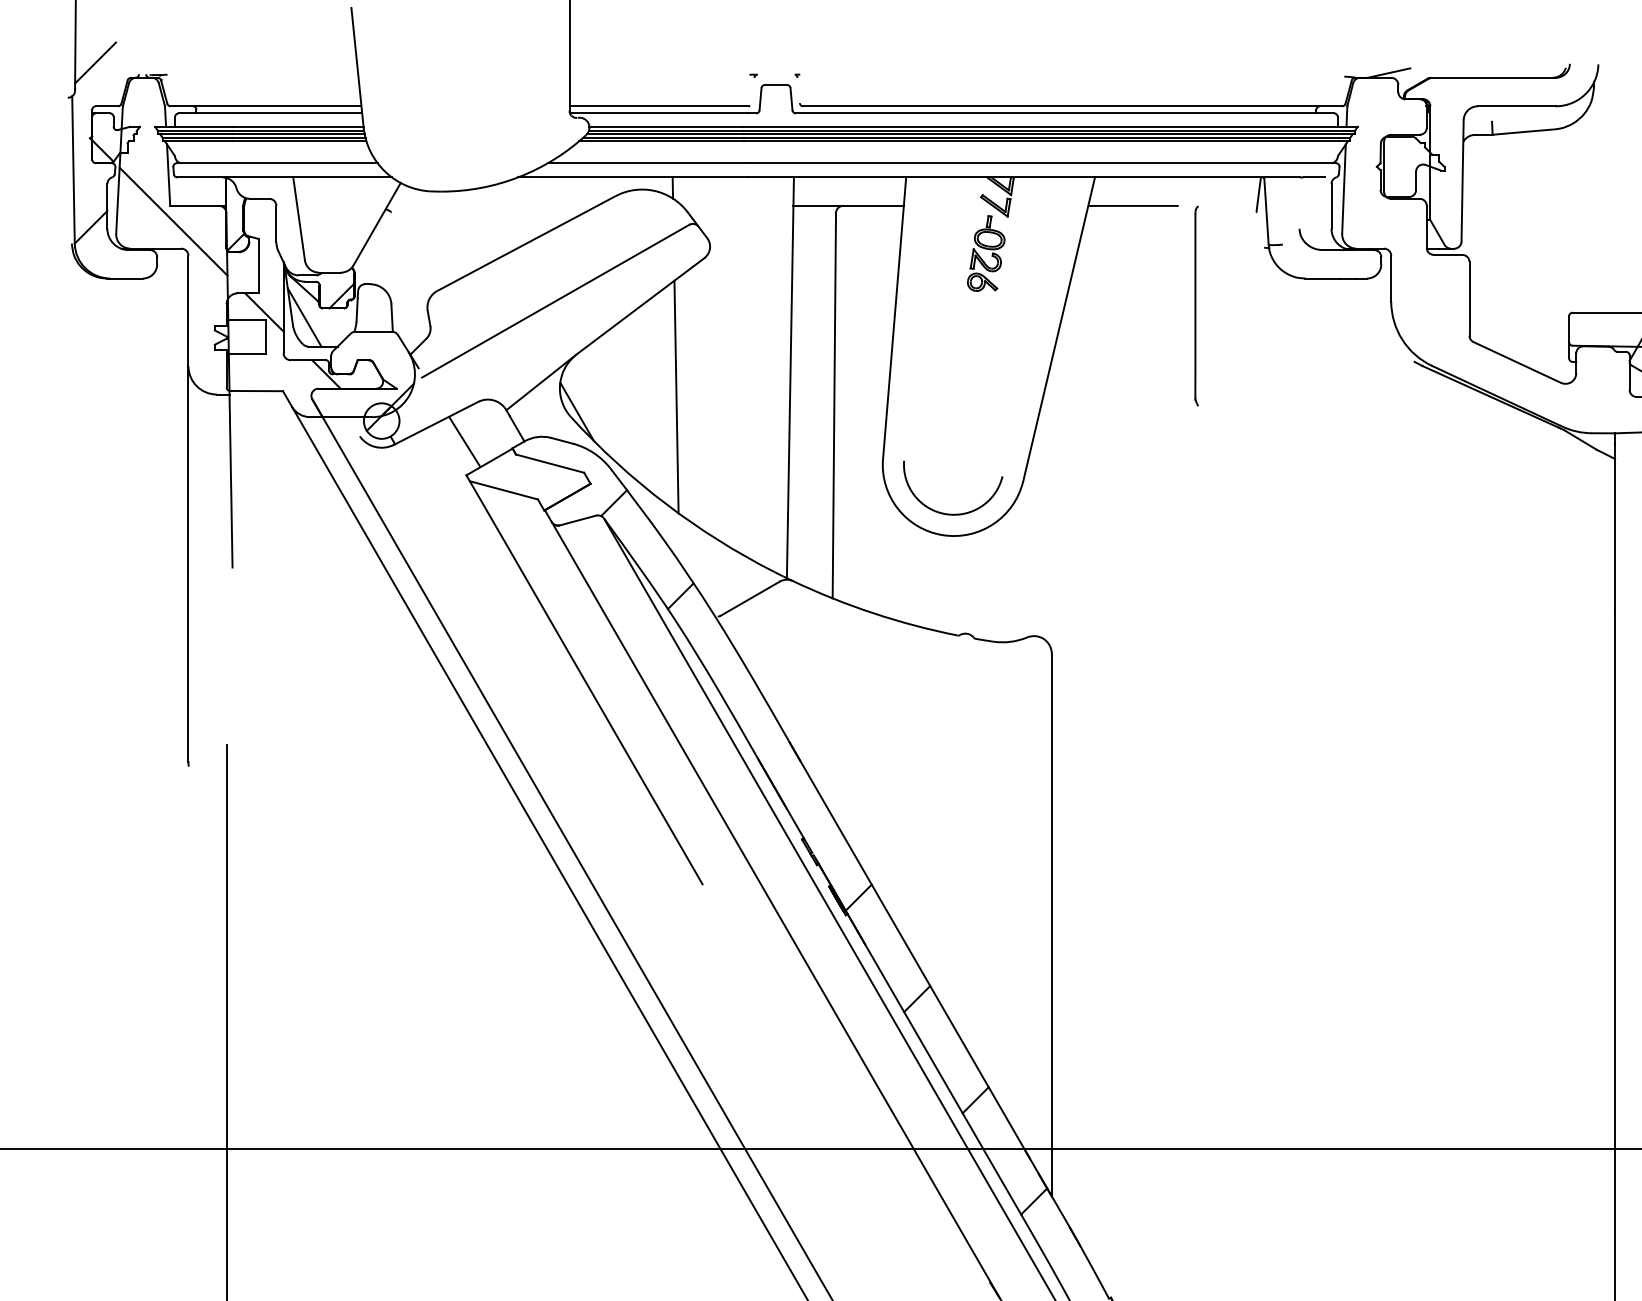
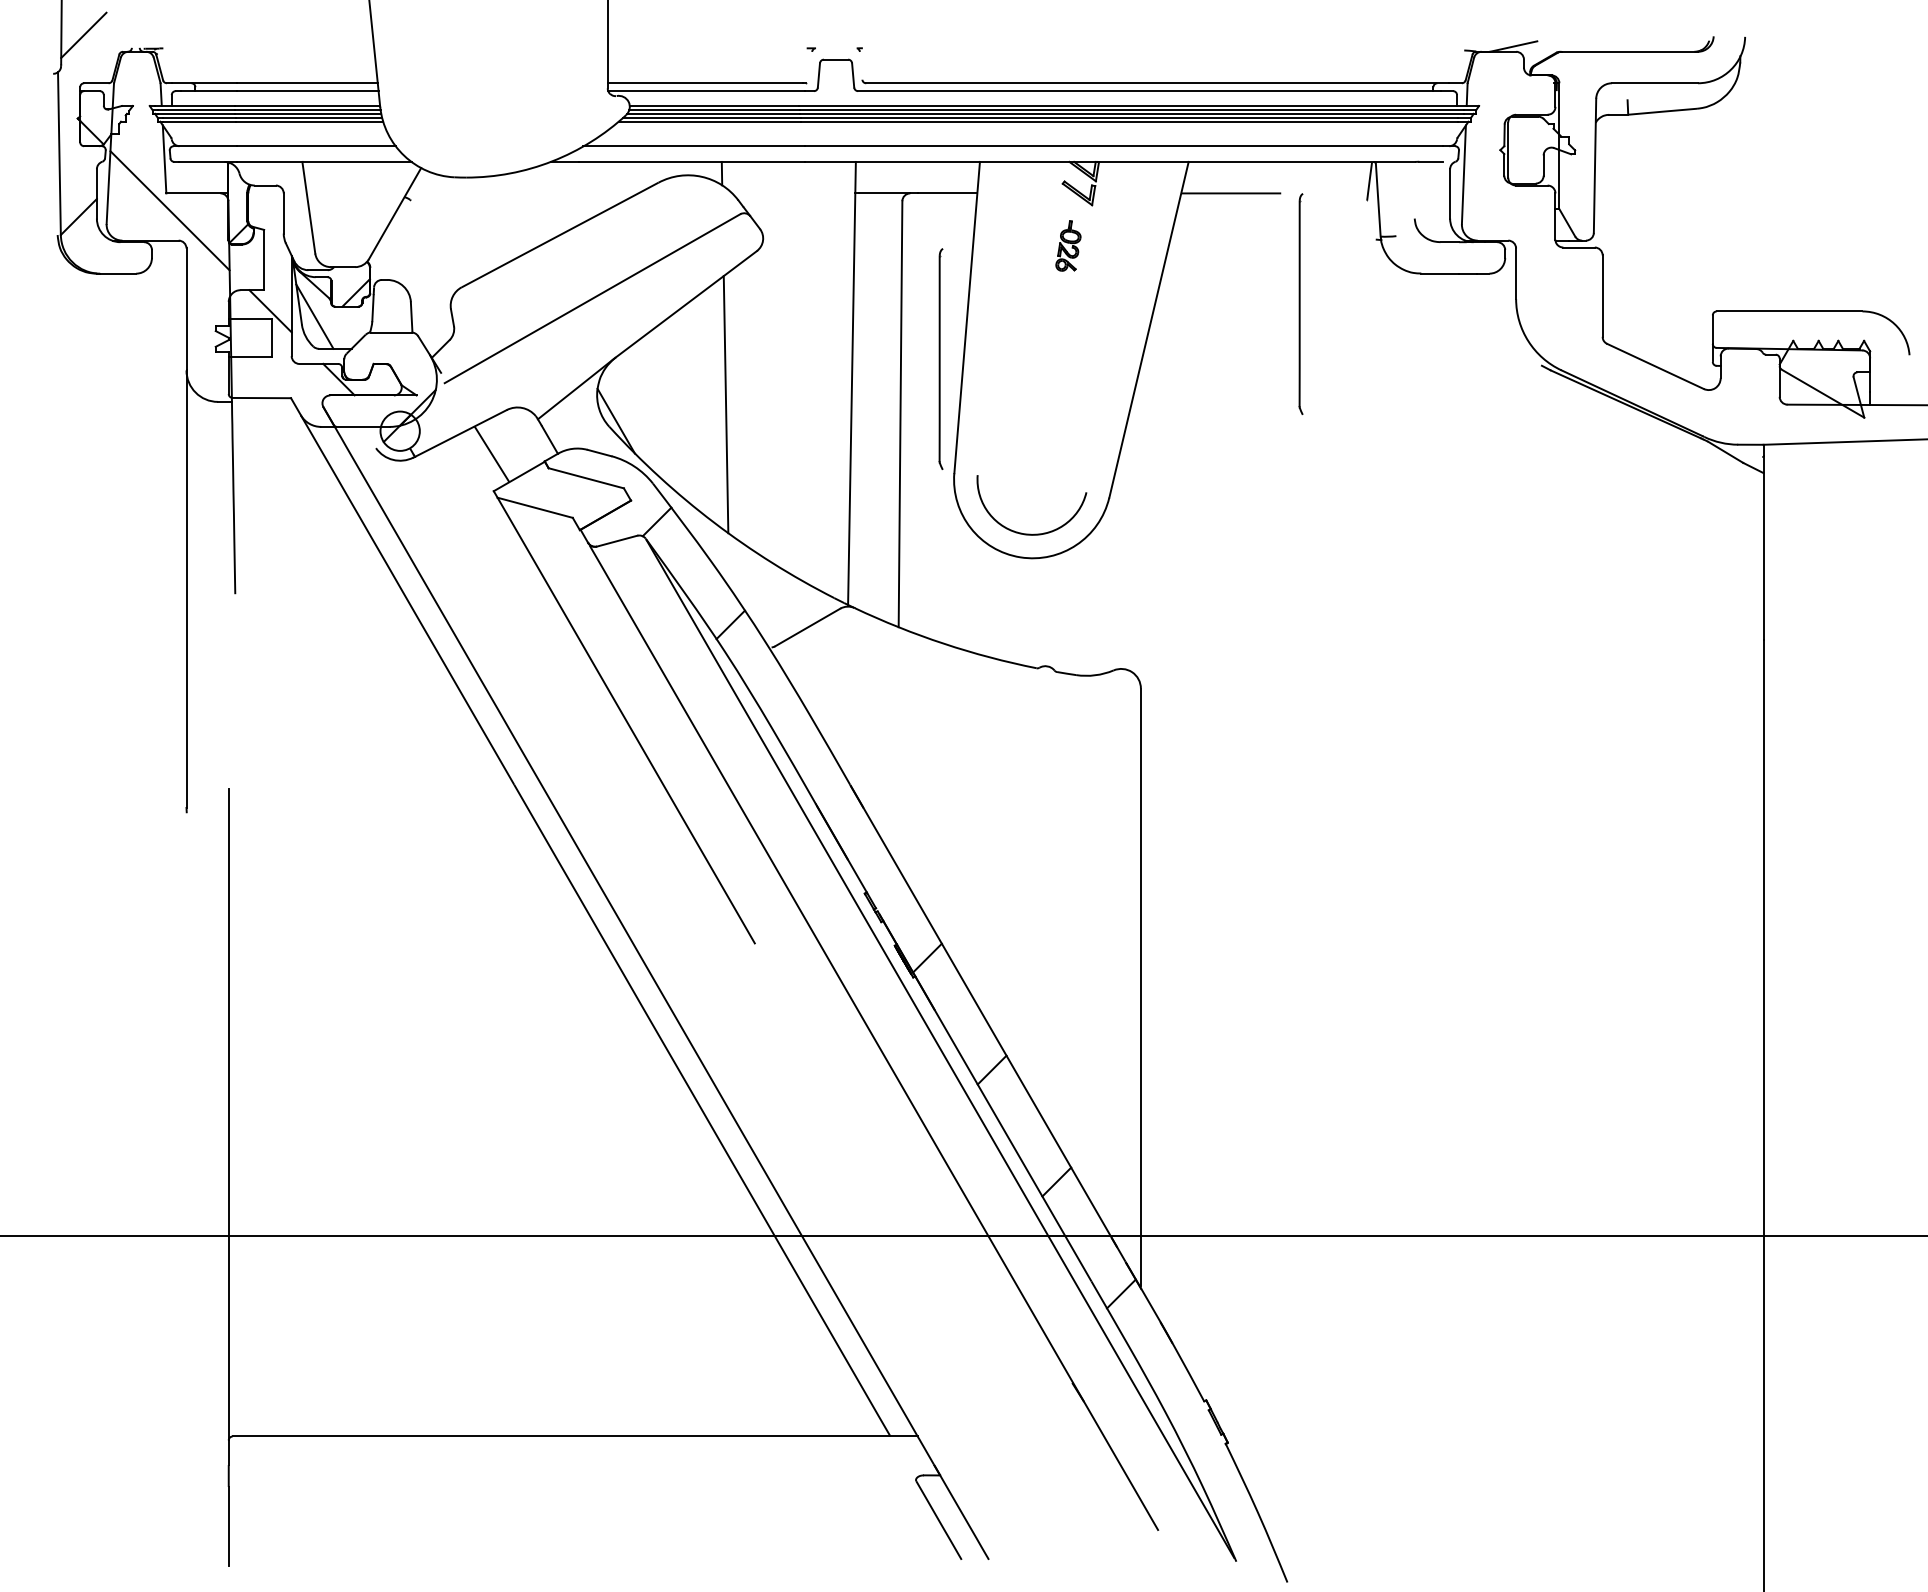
part: (986, 253) -> (1068, 245), size x0.6
part: (870, 355) -> (940, 358), added

